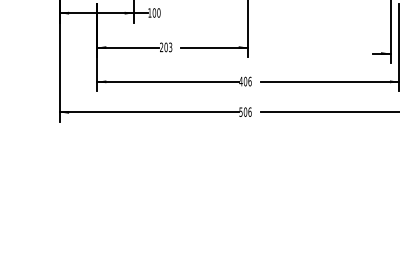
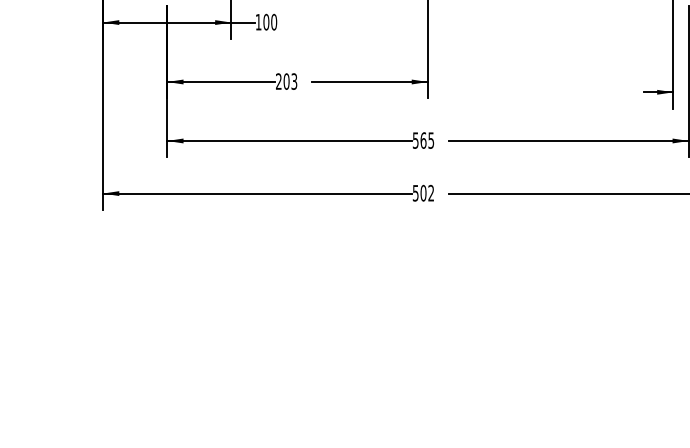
text: (245, 81) -> (423, 140), 406 -> 565
text: (249, 111) -> (430, 192), 506 -> 502

